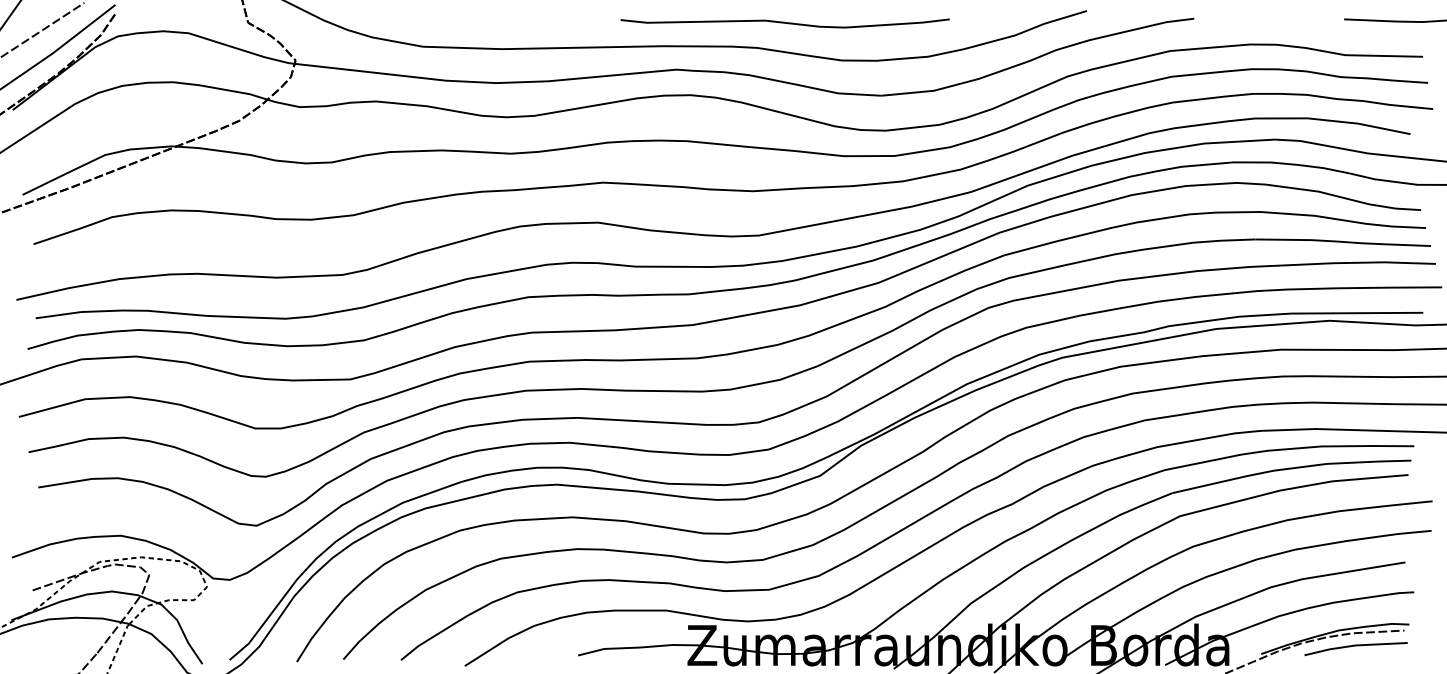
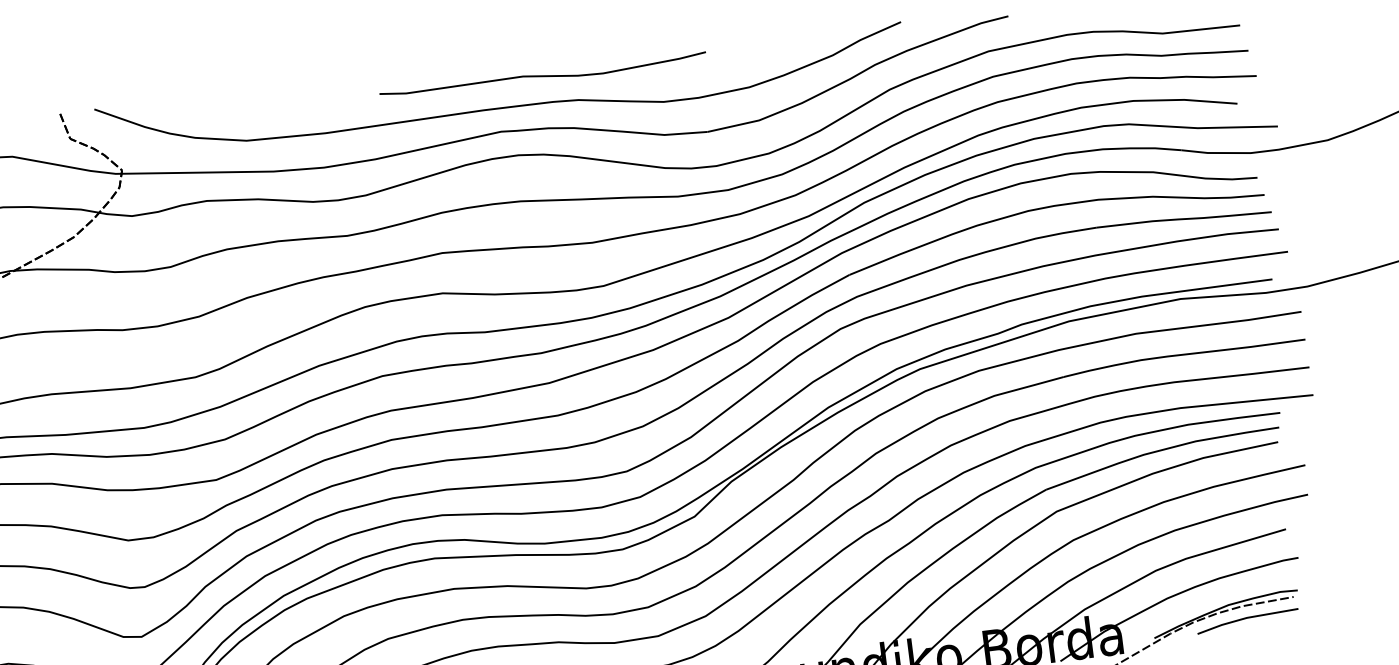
curve: (784, 23) -> (542, 76), moved

